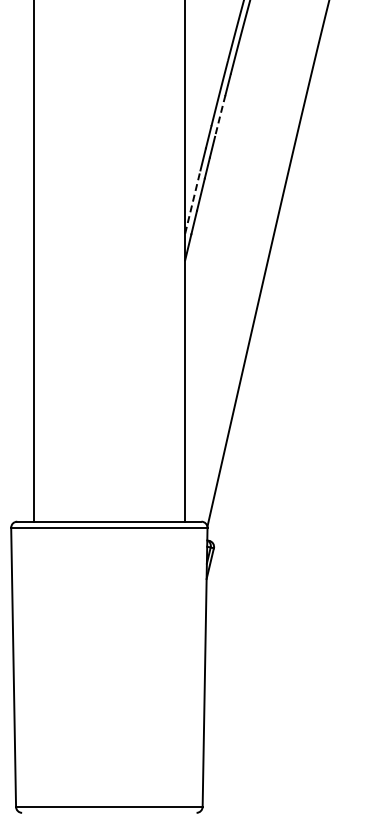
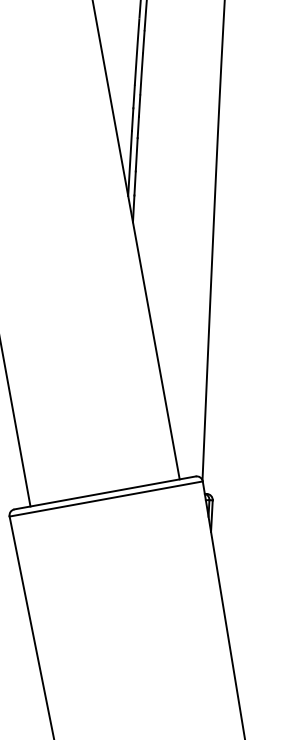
line: (220, 116) -> (142, 74), dashed -> solid
line: (192, 202) -> (129, 164), dashed -> solid

